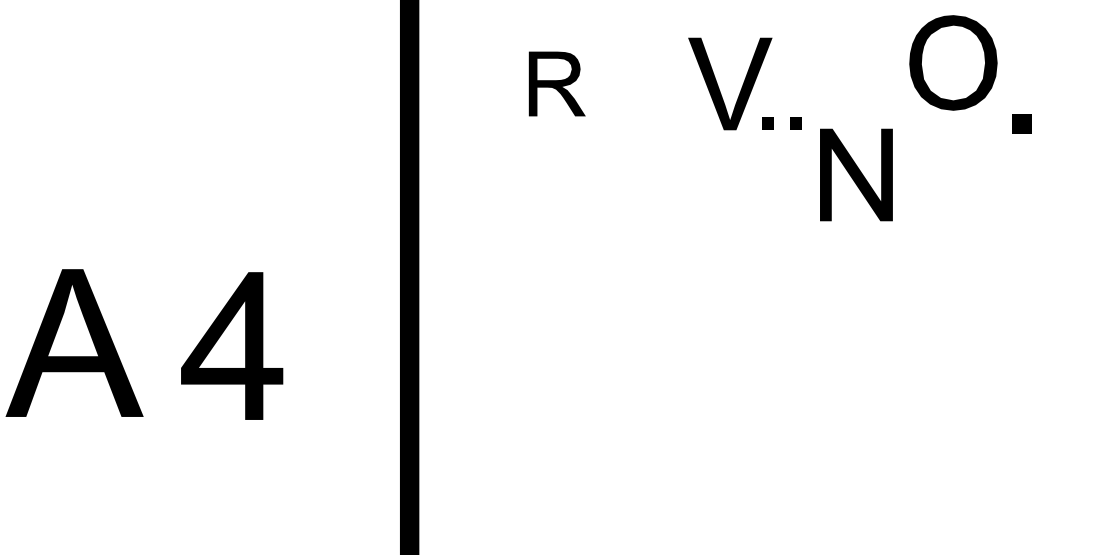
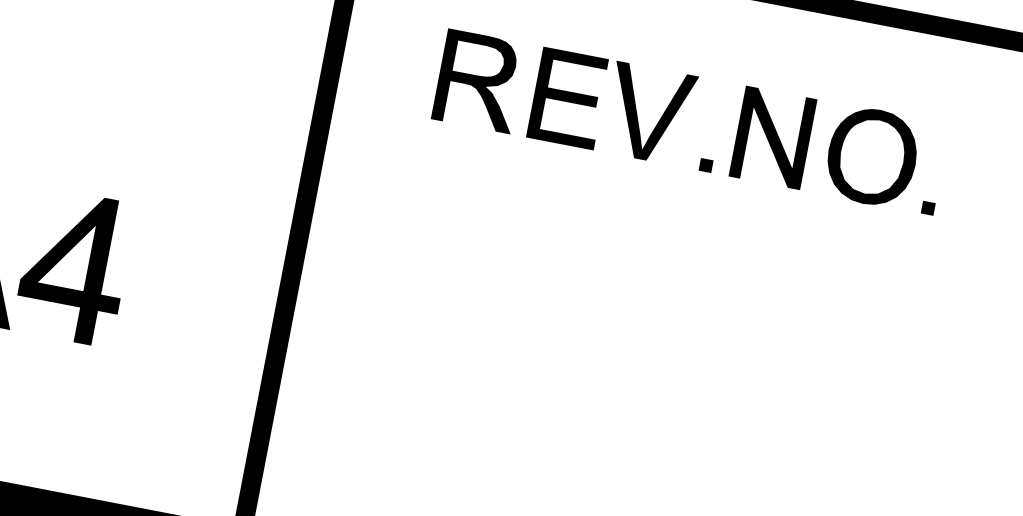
part: (953, 62) -> (872, 156), moved
part: (556, 83) -> (478, 80), size x1.43
fill: (647, 83) -> (567, 97), added
part: (767, 123) -> (678, 159), removed
part: (1022, 123) -> (928, 208), size x0.62
part: (856, 174) -> (773, 137), moved
part: (232, 345) -> (75, 266), moved

